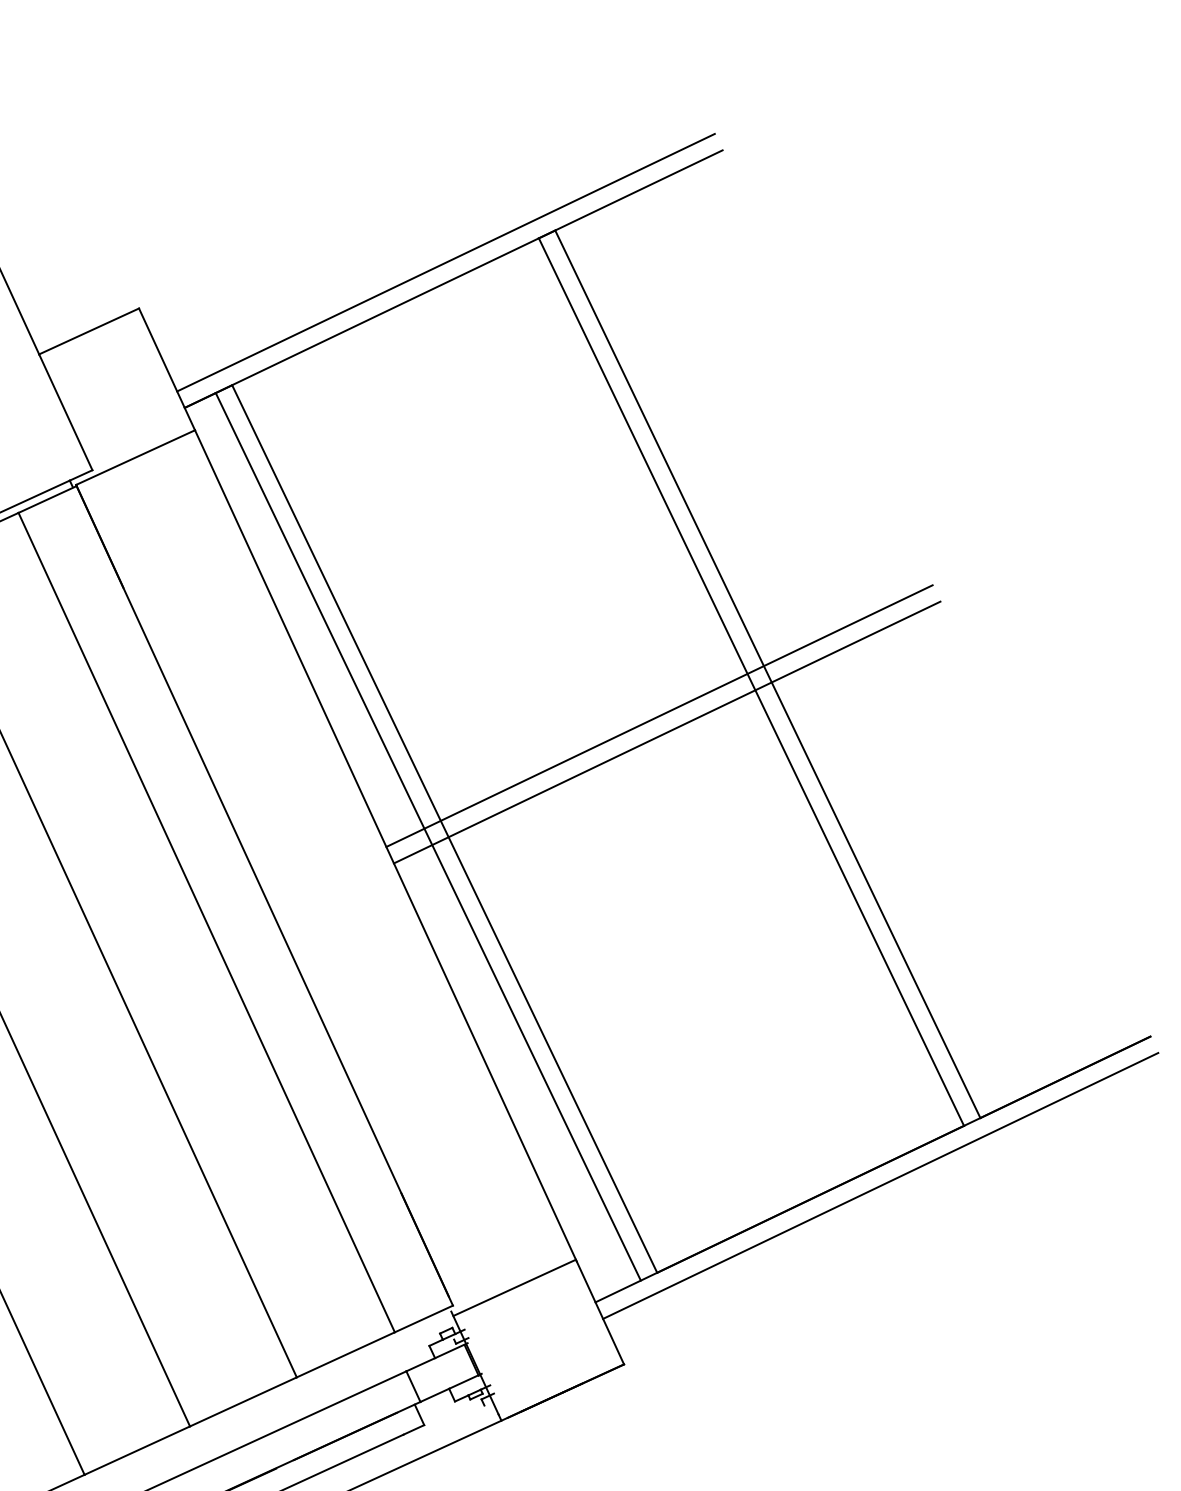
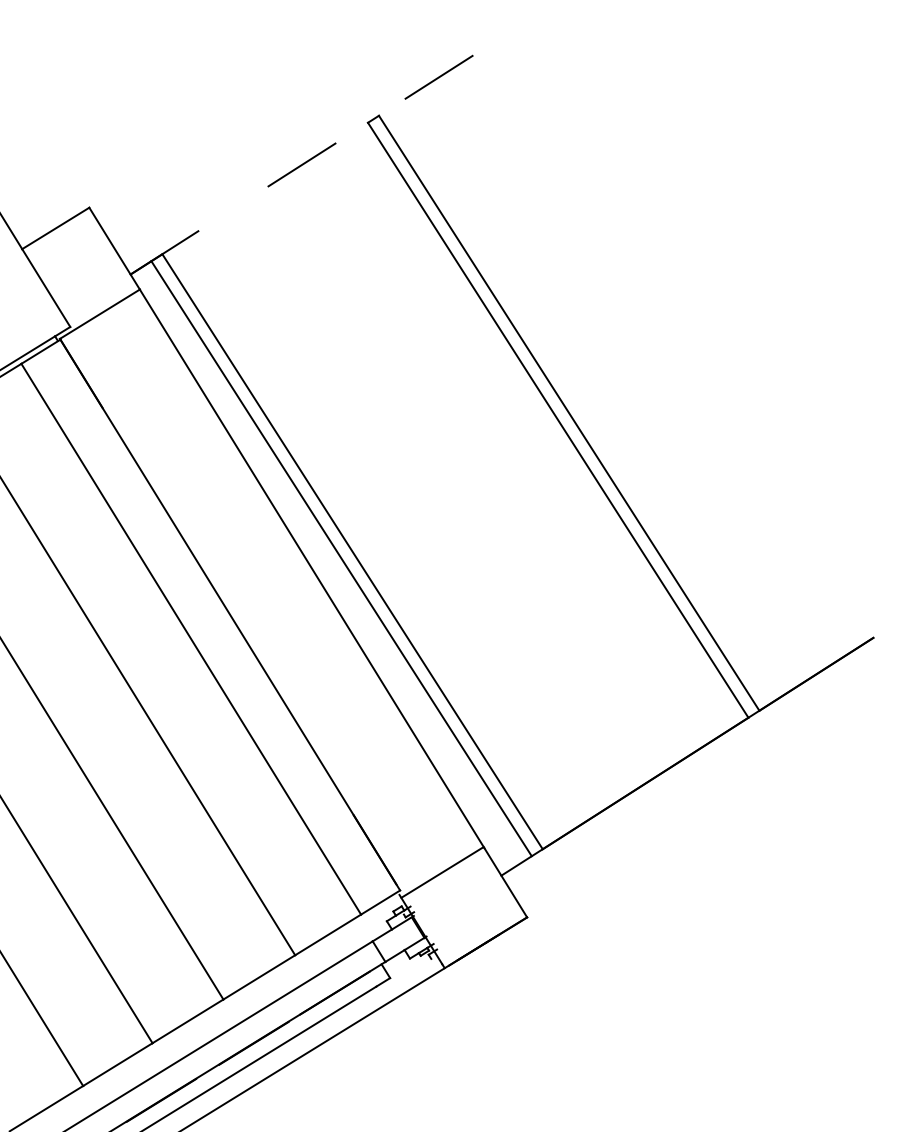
line: (445, 262) -> (303, 148), removed
line: (453, 279) -> (310, 159), solid -> dashed
line: (659, 716) -> (495, 452), removed
line: (667, 732) -> (502, 463), removed
line: (880, 1185) -> (694, 767), removed

